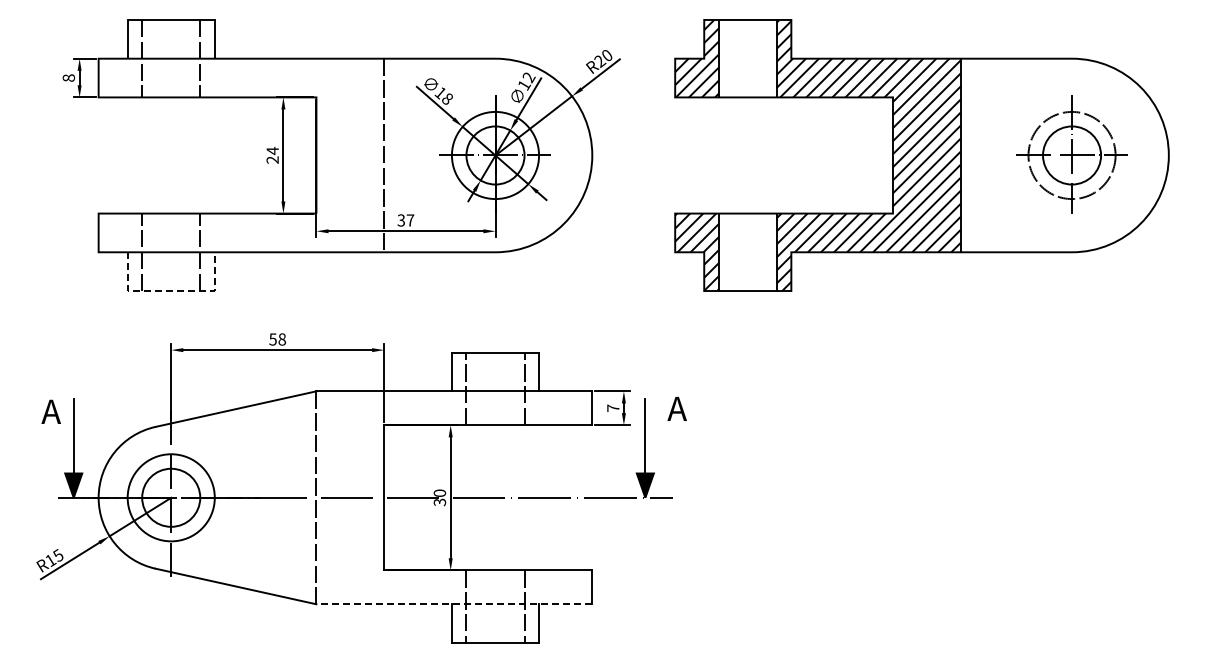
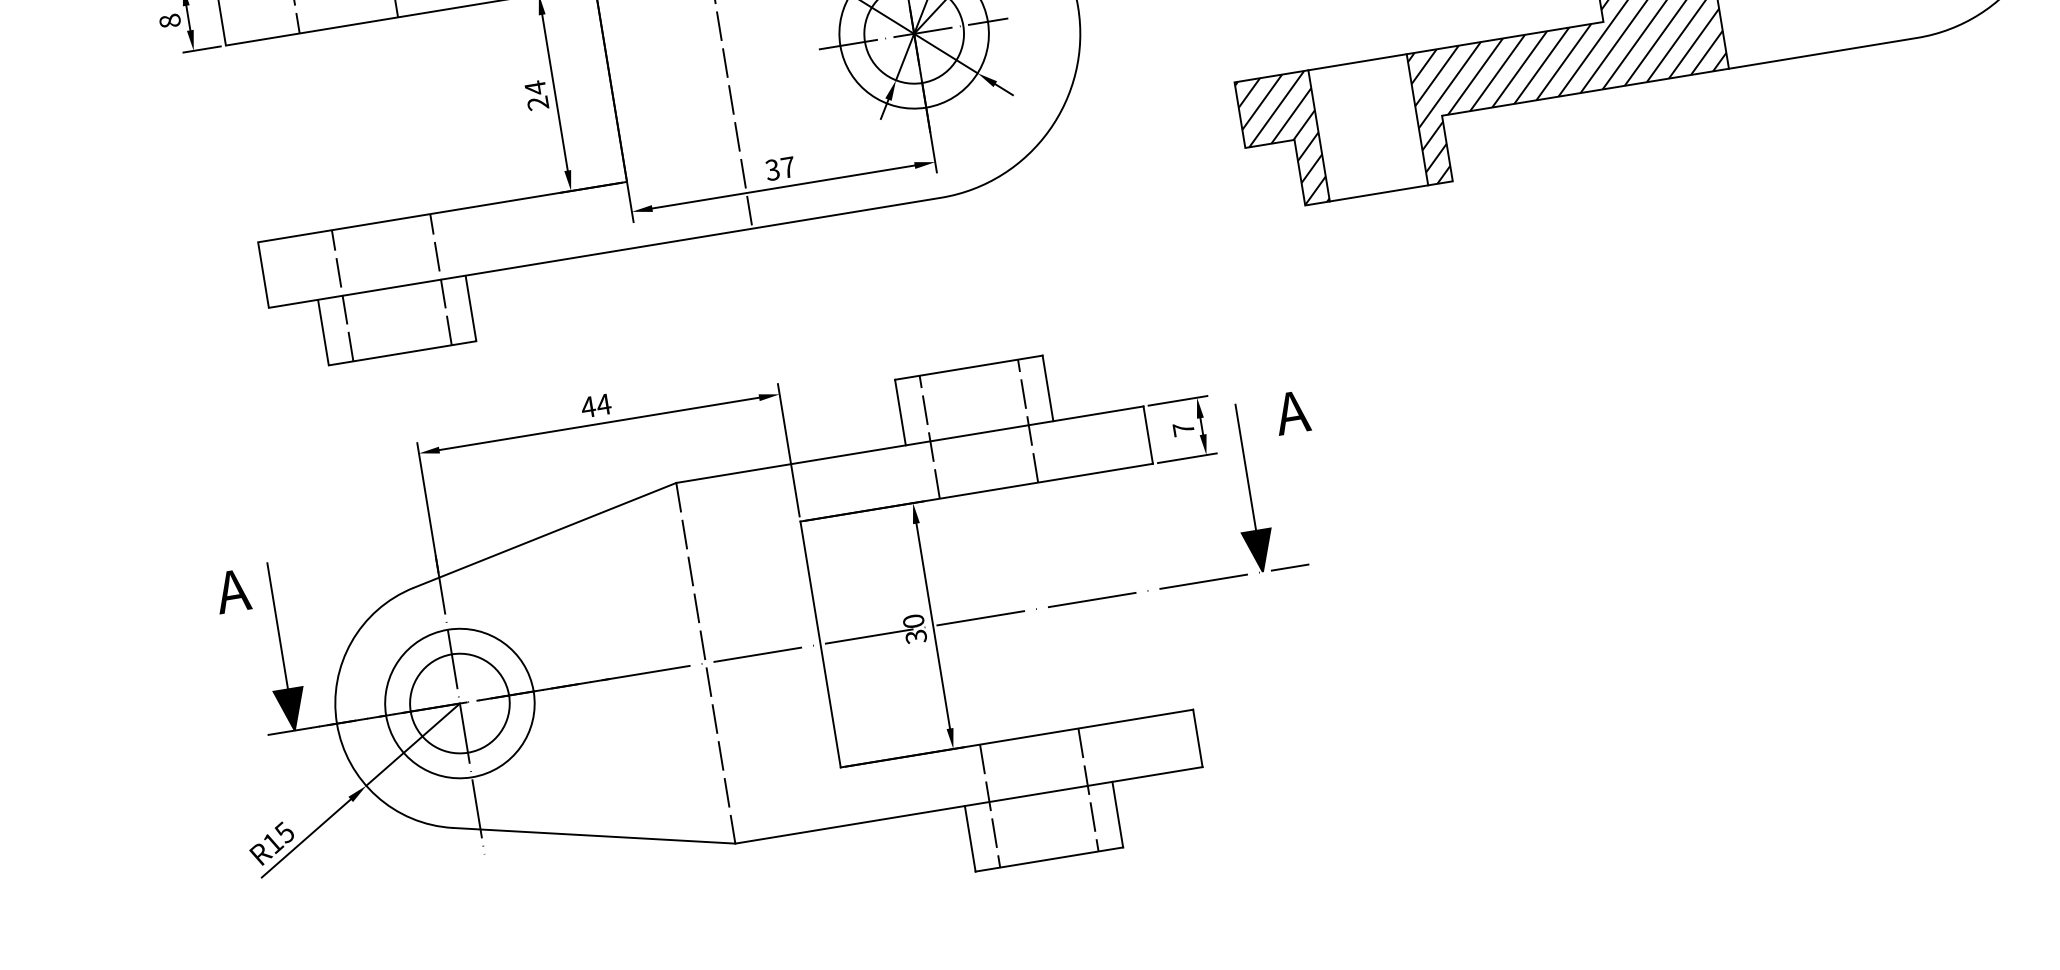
line: (171, 291) -> (403, 354), dashed -> solid
text: (277, 339) -> (595, 405), 58 -> 44
line: (454, 604) -> (969, 805), dashed -> solid

